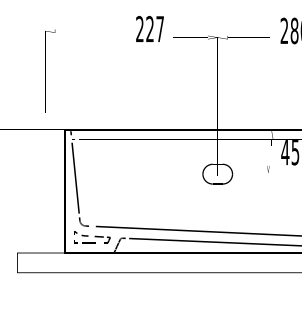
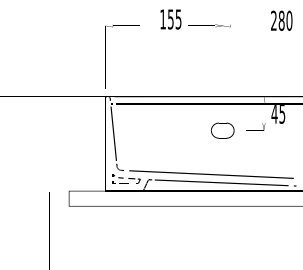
text: (149, 29) -> (170, 19), 227 -> 155
part: (45, 70) -> (105, 56), moved
part: (260, 168) -> (255, 126), size x1.43

